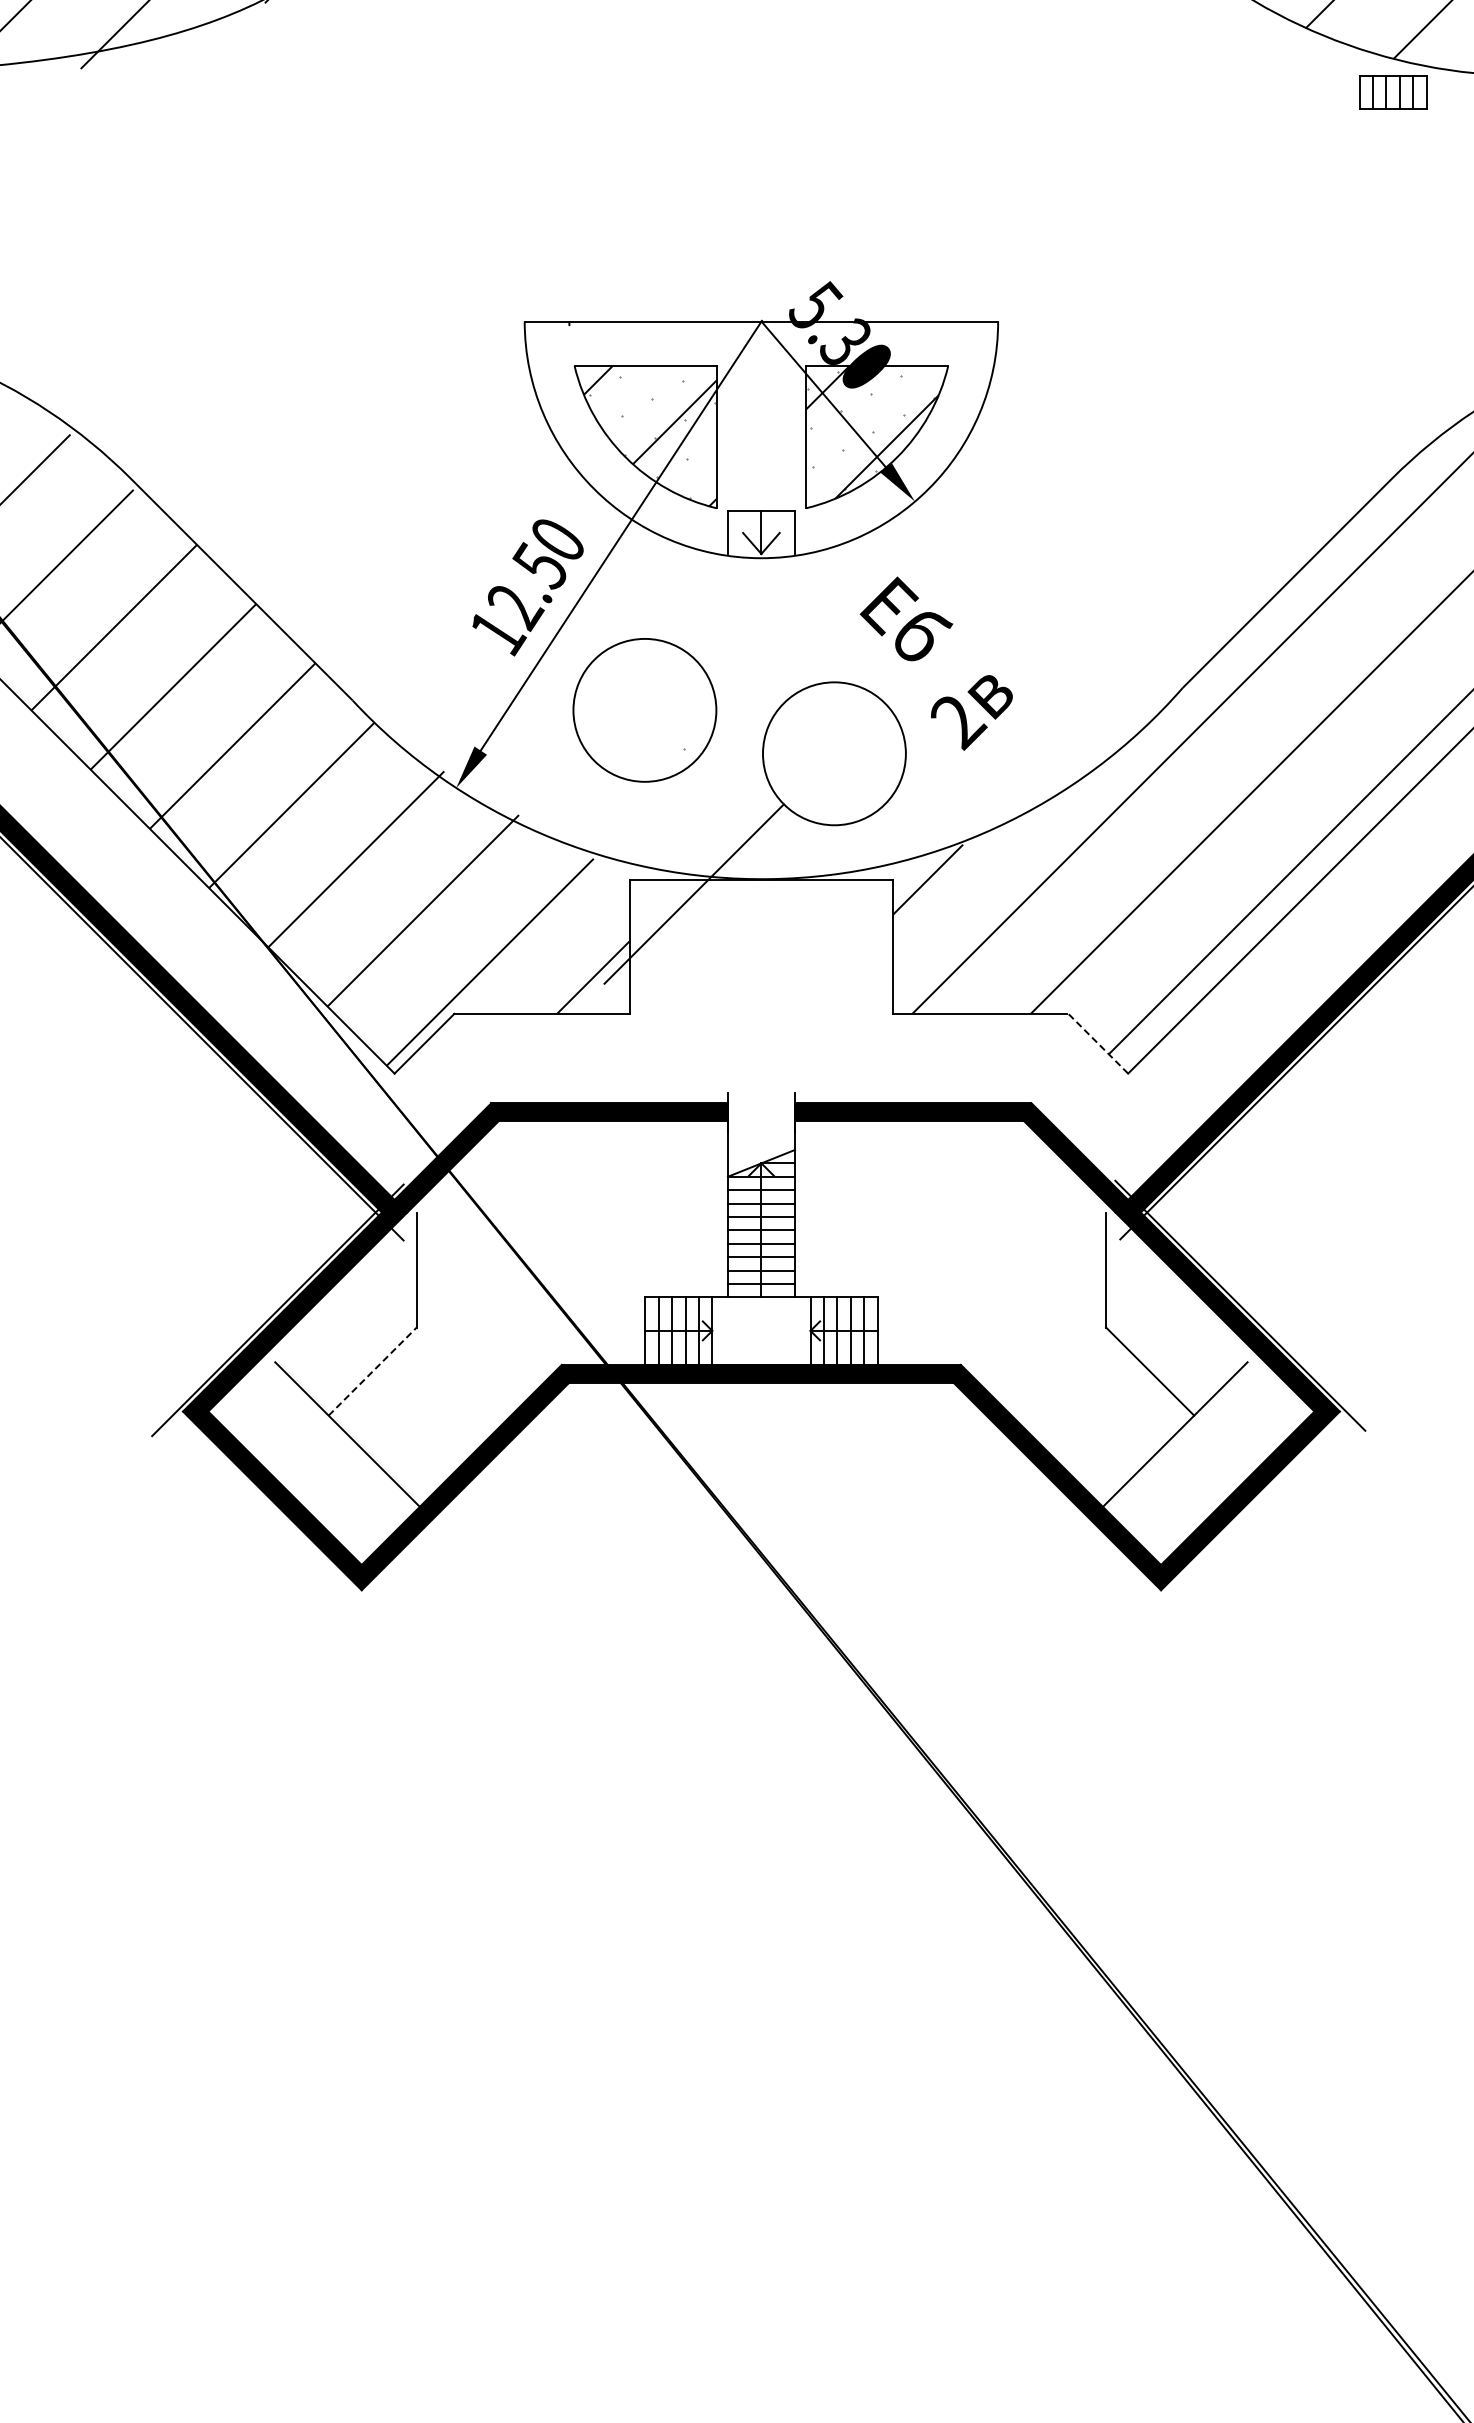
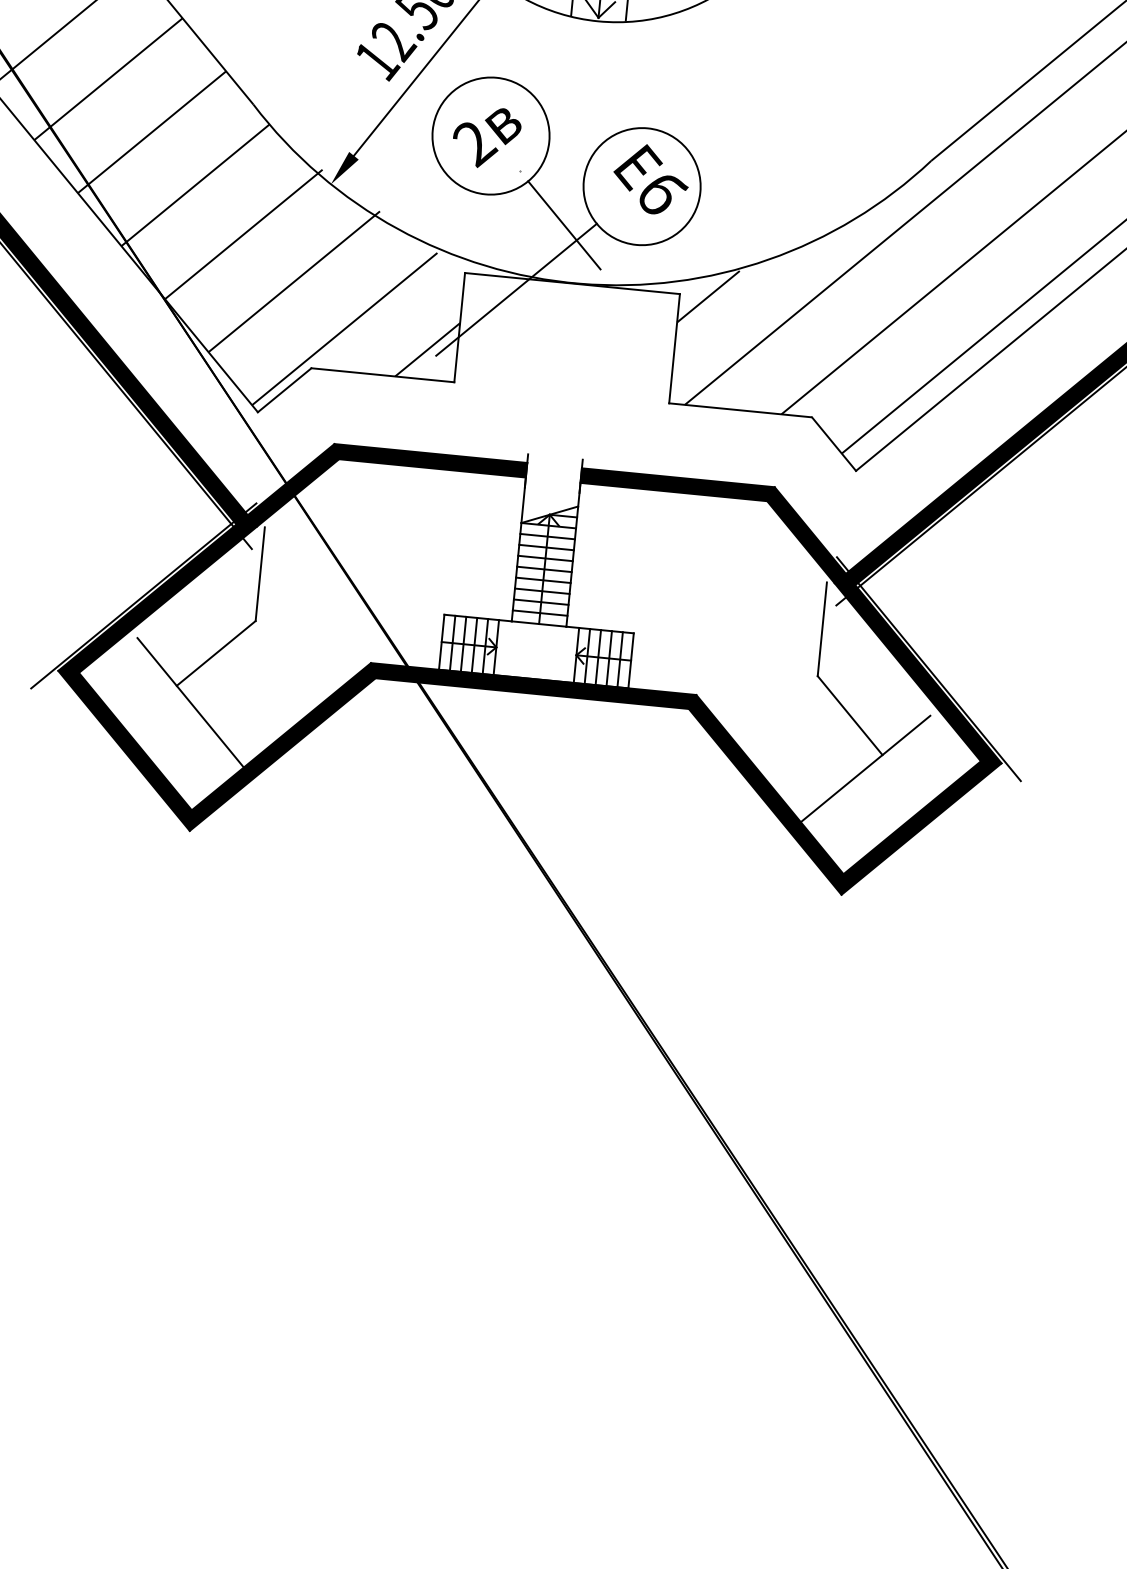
text: (906, 618) -> (651, 179), moved
text: (971, 712) -> (486, 137), moved
line: (744, 809) -> (564, 224), added
line: (1097, 1043) -> (833, 443), dashed -> solid
line: (373, 1371) -> (216, 653), dashed -> solid

